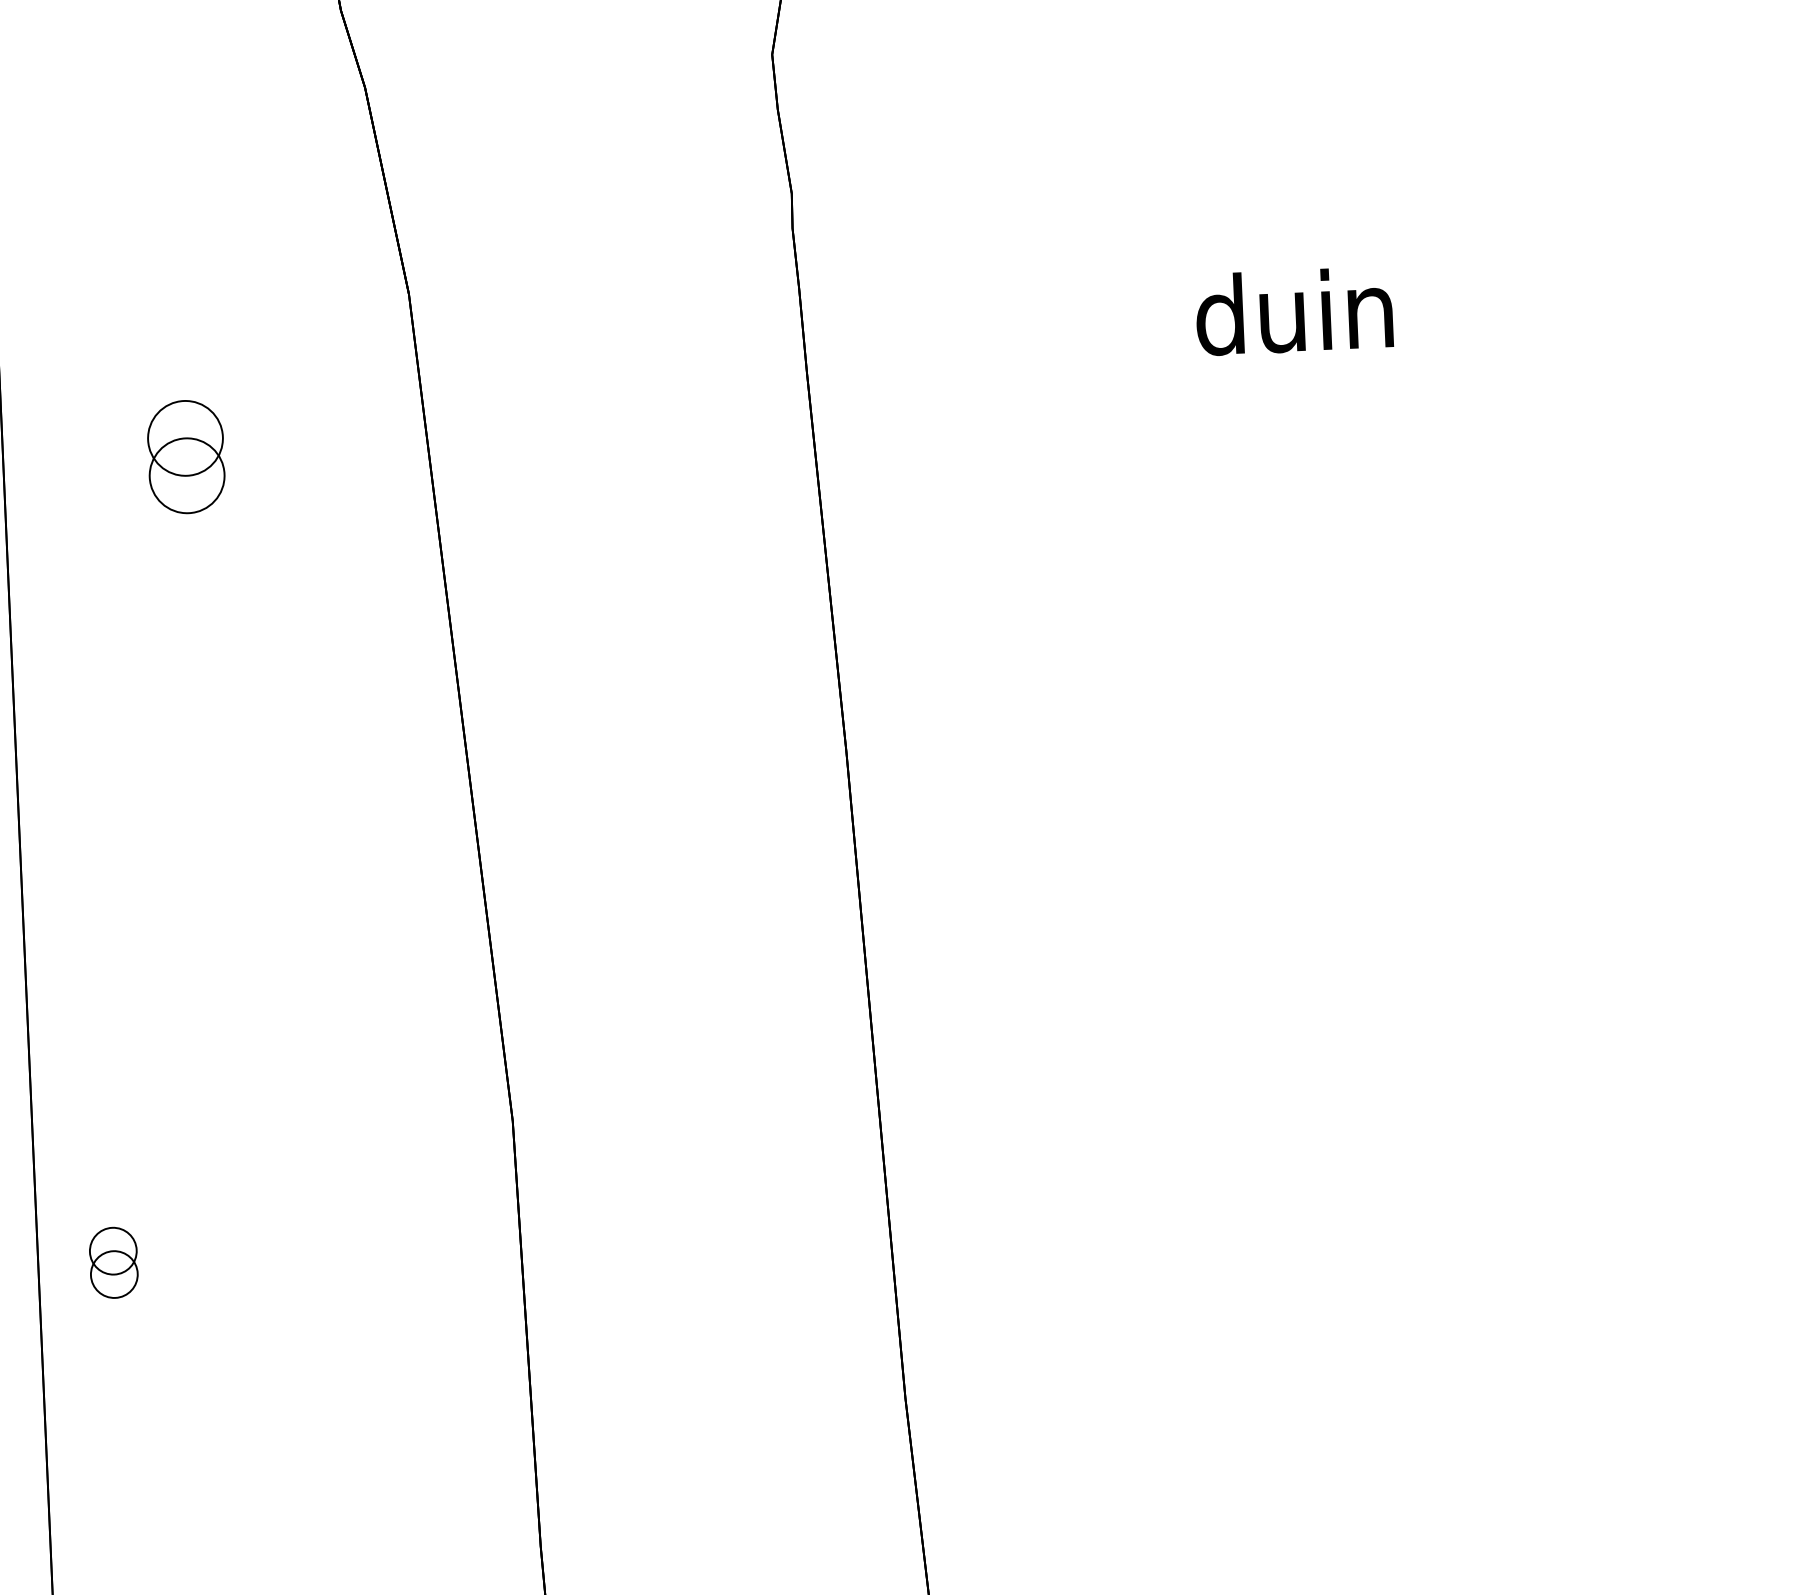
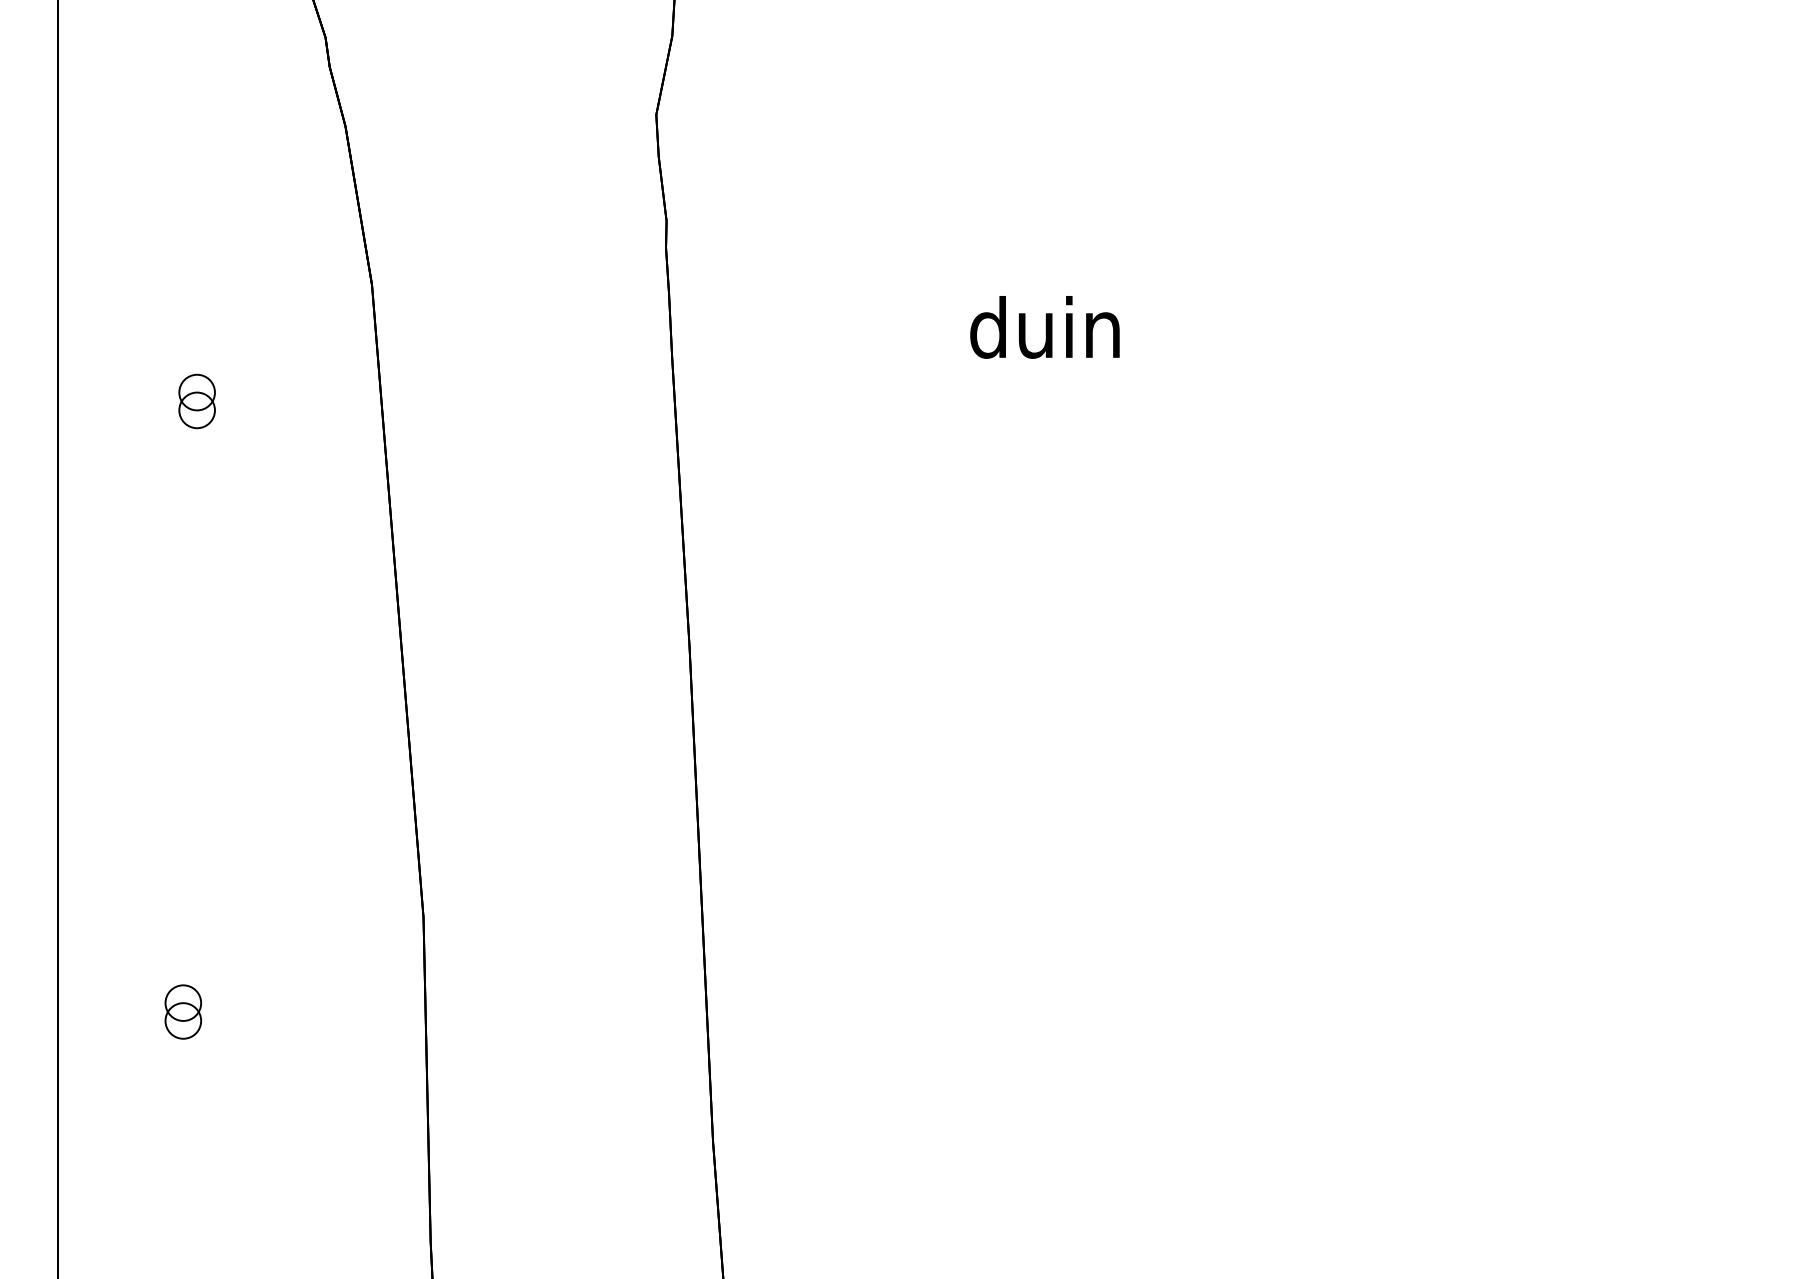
part: (185, 457) -> (196, 401), size x0.62
part: (112, 1262) -> (182, 1011), moved

